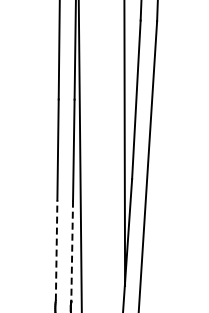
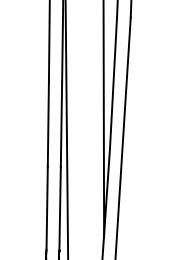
line: (56, 250) -> (47, 208), dashed -> solid
line: (72, 251) -> (60, 209), dashed -> solid

